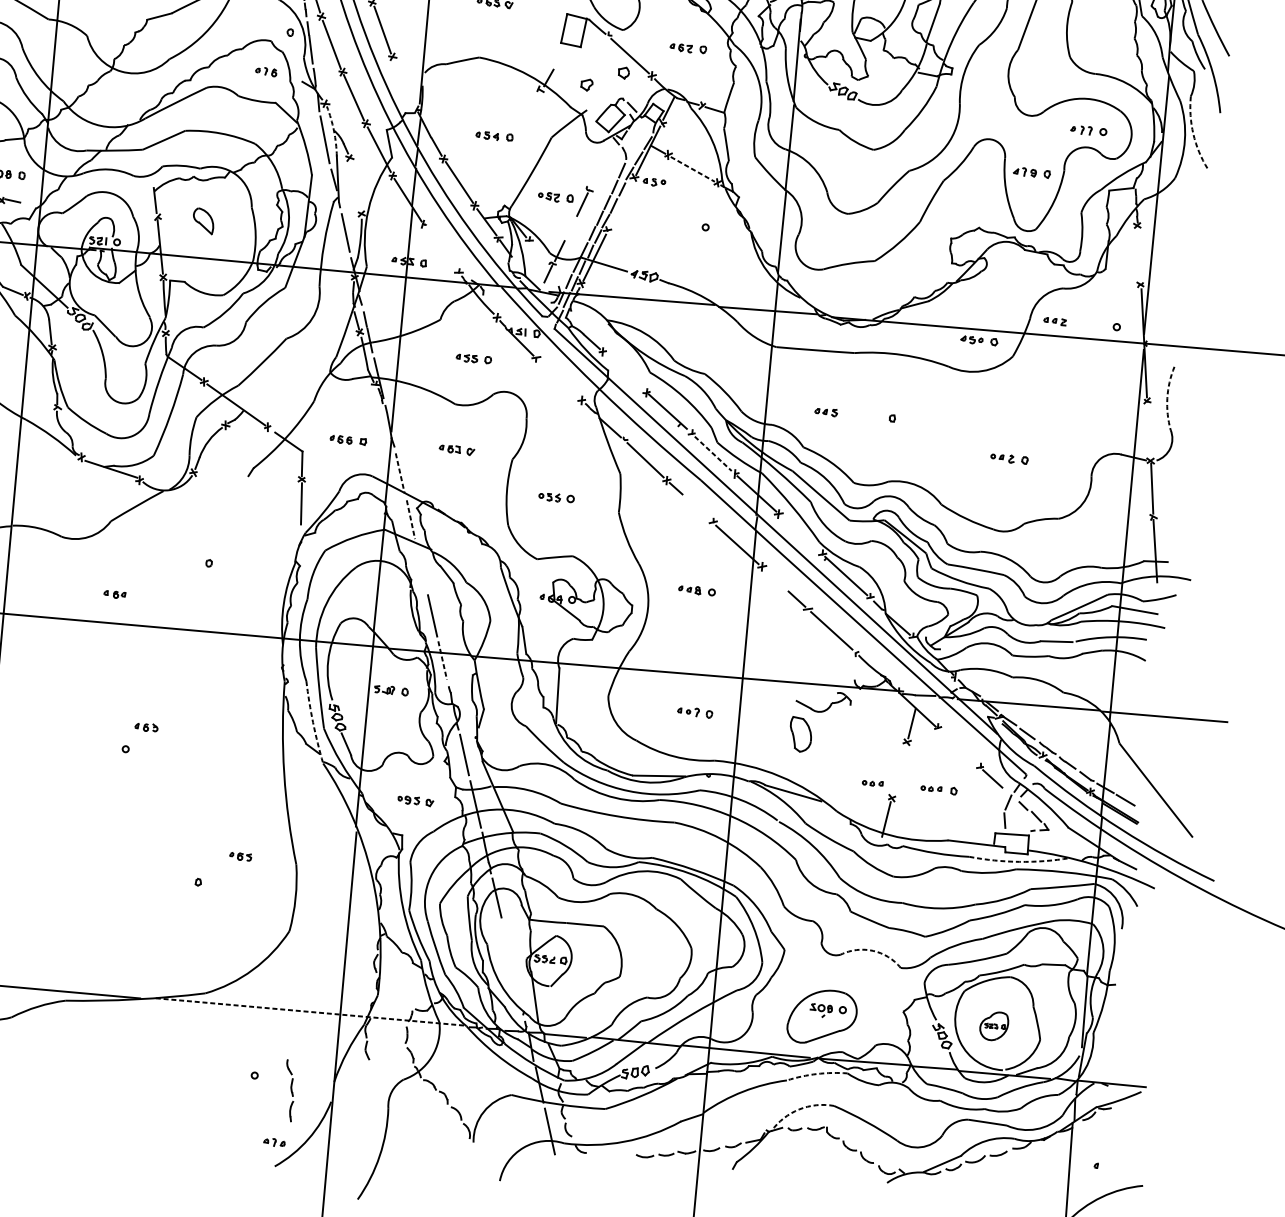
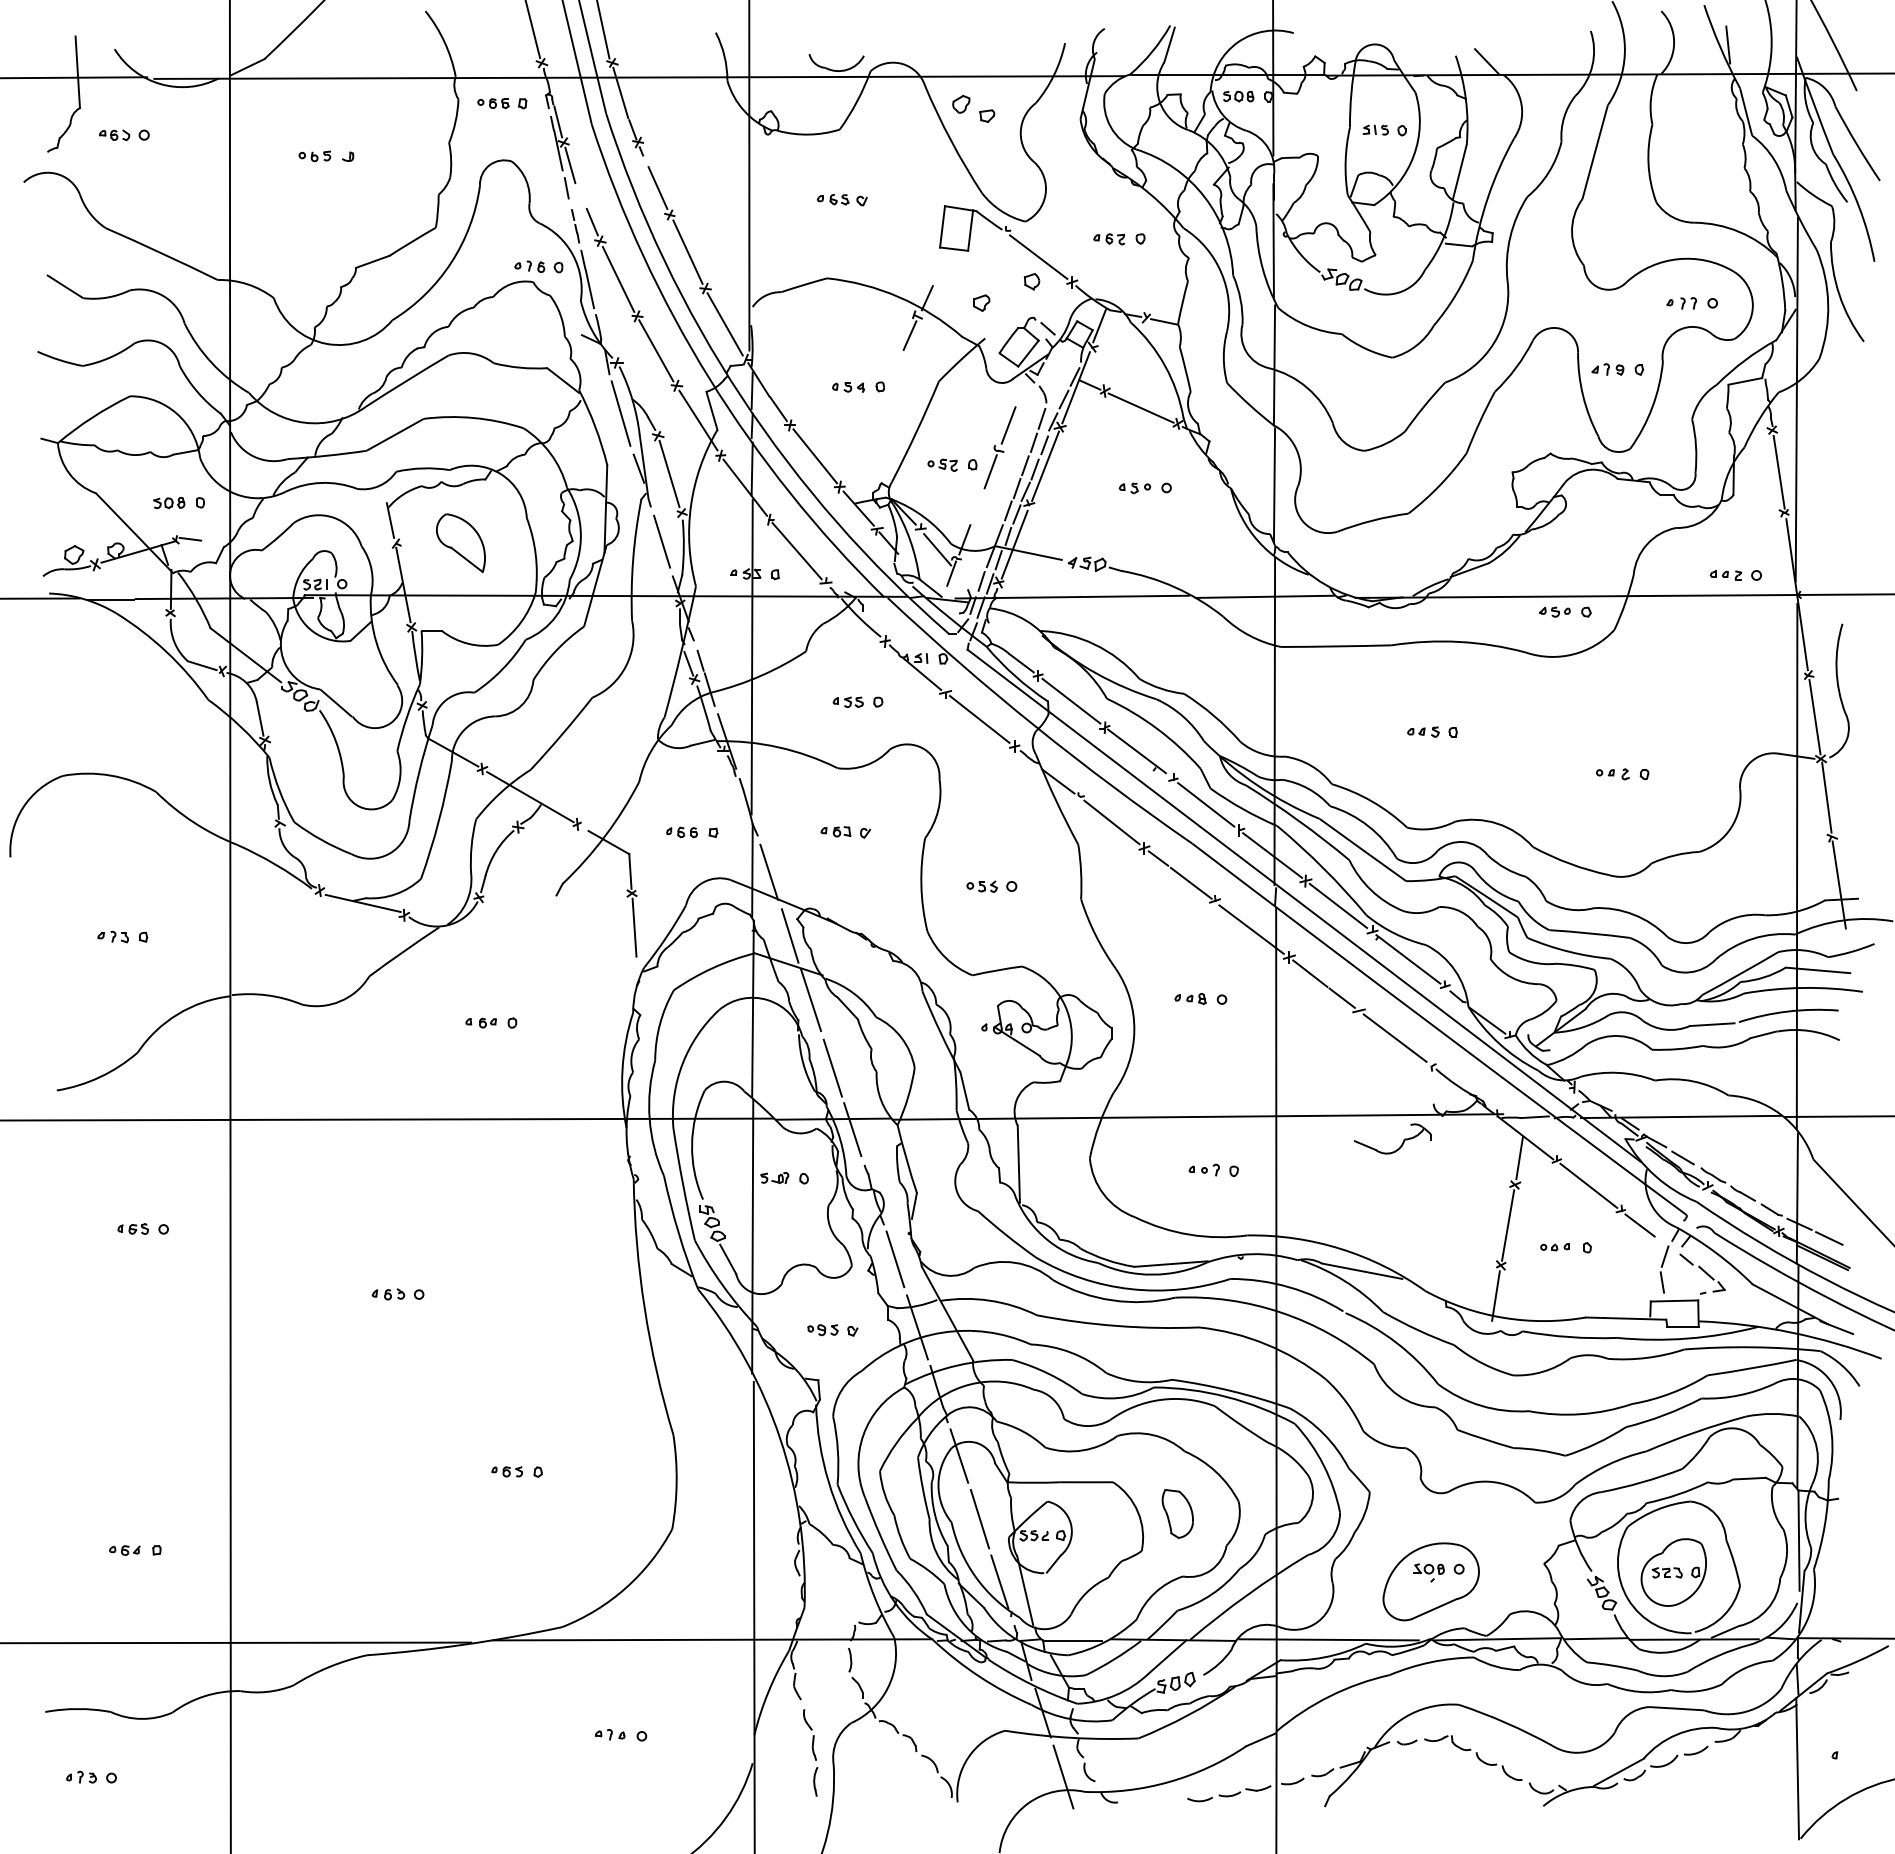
part: (266, 71) -> (529, 266), moved
line: (403, 83) -> (724, 324), added
line: (533, 103) -> (909, 335), added
arc: (333, 131) -> (632, 400), dashed -> solid
arc: (1193, 133) -> (1839, 294), dashed -> solid
line: (693, 169) -> (1141, 408), dashed -> solid
line: (597, 173) -> (1008, 425), added
part: (654, 182) -> (1134, 488), moved
line: (355, 185) -> (669, 473), added
line: (621, 203) -> (1045, 465), added
part: (203, 221) -> (460, 543), size x1.67
line: (440, 248) -> (796, 551), added
line: (1139, 255) -> (1778, 471), added
line: (539, 256) -> (937, 549), added
part: (1054, 321) -> (1725, 575), moved
line: (624, 371) -> (1071, 700), added
line: (558, 378) -> (979, 719), added
arc: (1167, 398) -> (1836, 668), dashed -> solid
part: (826, 411) -> (1423, 731), moved
line: (1148, 431) -> (1814, 717), added
line: (713, 453) -> (1206, 804), dashed -> solid
line: (400, 473) -> (769, 872), dashed -> solid
line: (697, 507) -> (1190, 882), added
line: (411, 519) -> (790, 935), dashed -> solid
line: (800, 533) -> (1338, 905), added
line: (421, 566) -> (811, 1000), added
line: (776, 579) -> (1310, 973), added
part: (114, 594) -> (480, 1022), moved
line: (442, 660) -> (852, 1129), dashed -> solid
arc: (312, 722) -> (678, 1233), dashed -> solid
part: (146, 727) -> (388, 1294), moved
part: (800, 734) -> (1177, 1513), moved
line: (958, 747) -> (1588, 1185), added
line: (899, 770) -> (1508, 1225), added
part: (872, 783) -> (1471, 1247), removed
part: (240, 856) -> (506, 1471), moved
arc: (1019, 861) -> (1688, 1338), dashed -> solid
line: (507, 943) -> (979, 1518), added
arc: (873, 951) -> (1494, 1482), dashed -> solid
line: (517, 989) -> (999, 1581), added
line: (310, 1011) -> (712, 1639), dashed -> solid
part: (994, 1026) -> (1673, 1572), size x1.67
arc: (816, 1074) -> (1430, 1662), dashed -> solid
part: (289, 1090) -> (810, 1752), moved
arc: (799, 1109) -> (1410, 1714), dashed -> solid
part: (274, 1142) -> (610, 1734), moved

